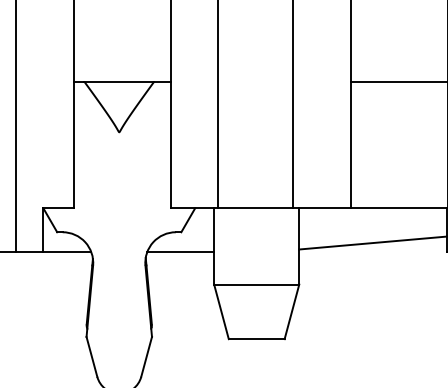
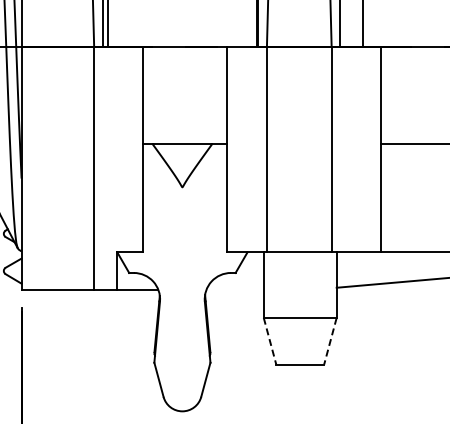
line: (180, 251) -> (234, 289), removed
line: (222, 312) -> (270, 341), solid -> dashed
line: (292, 312) -> (330, 341), solid -> dashed

